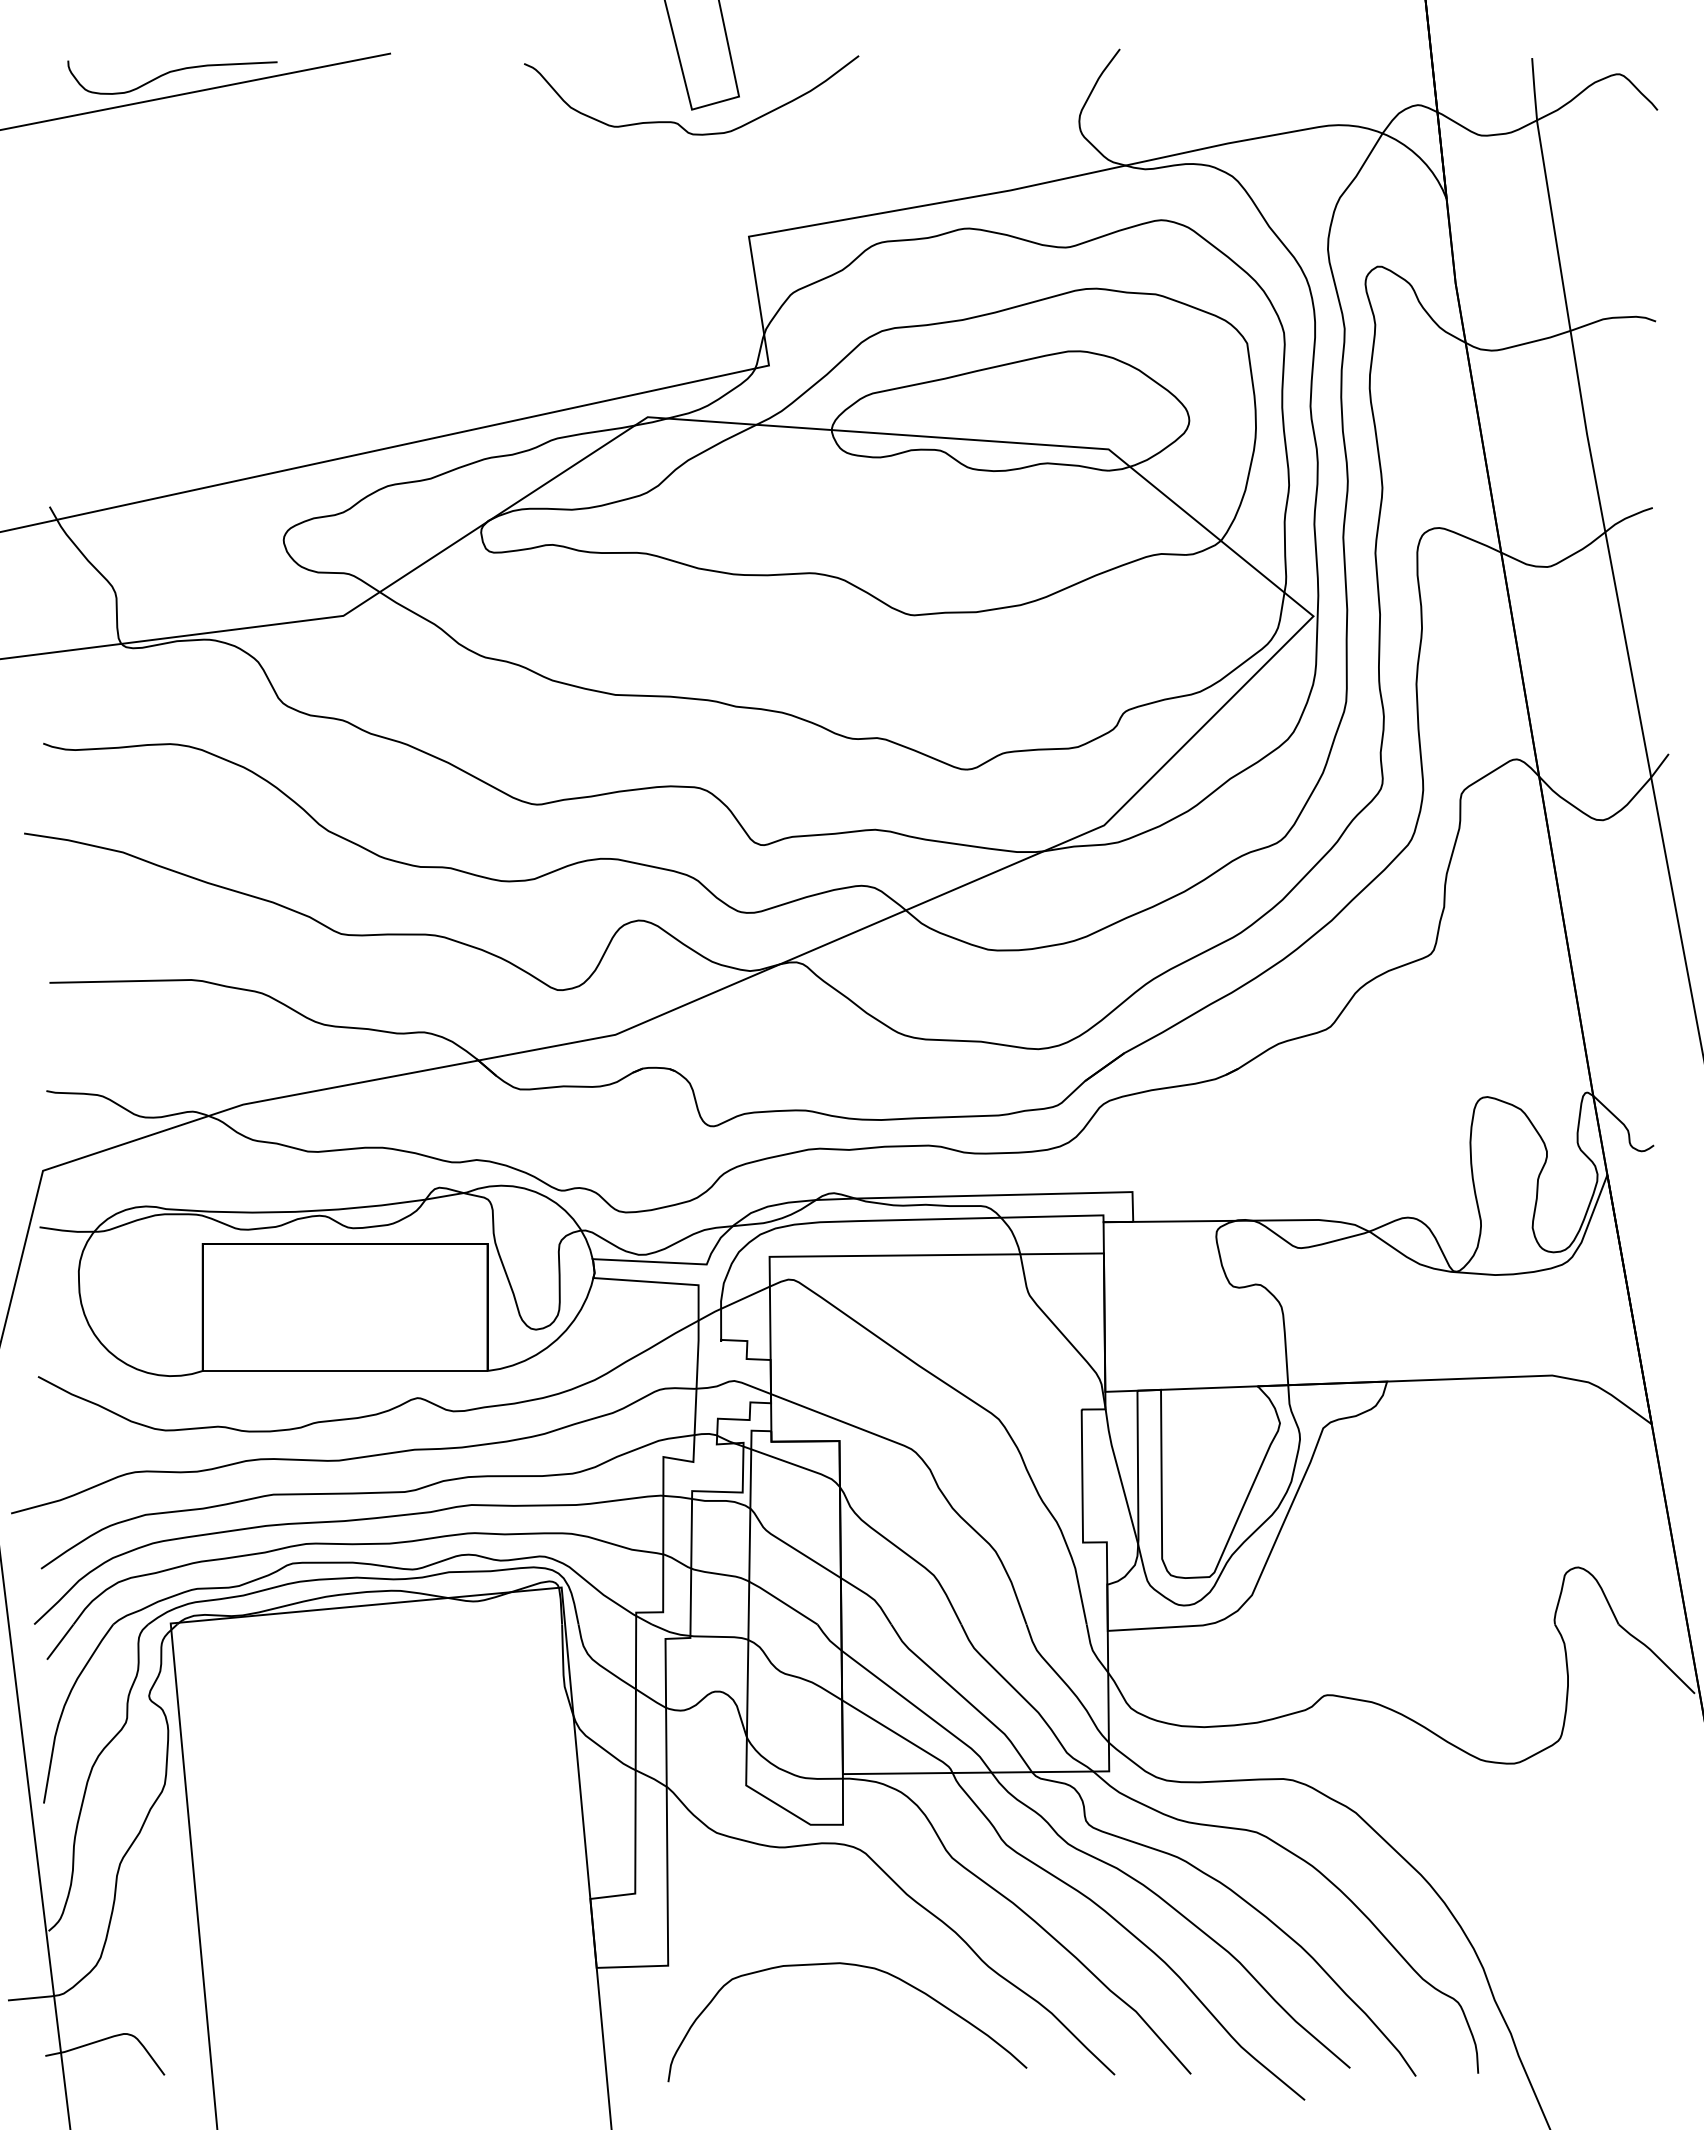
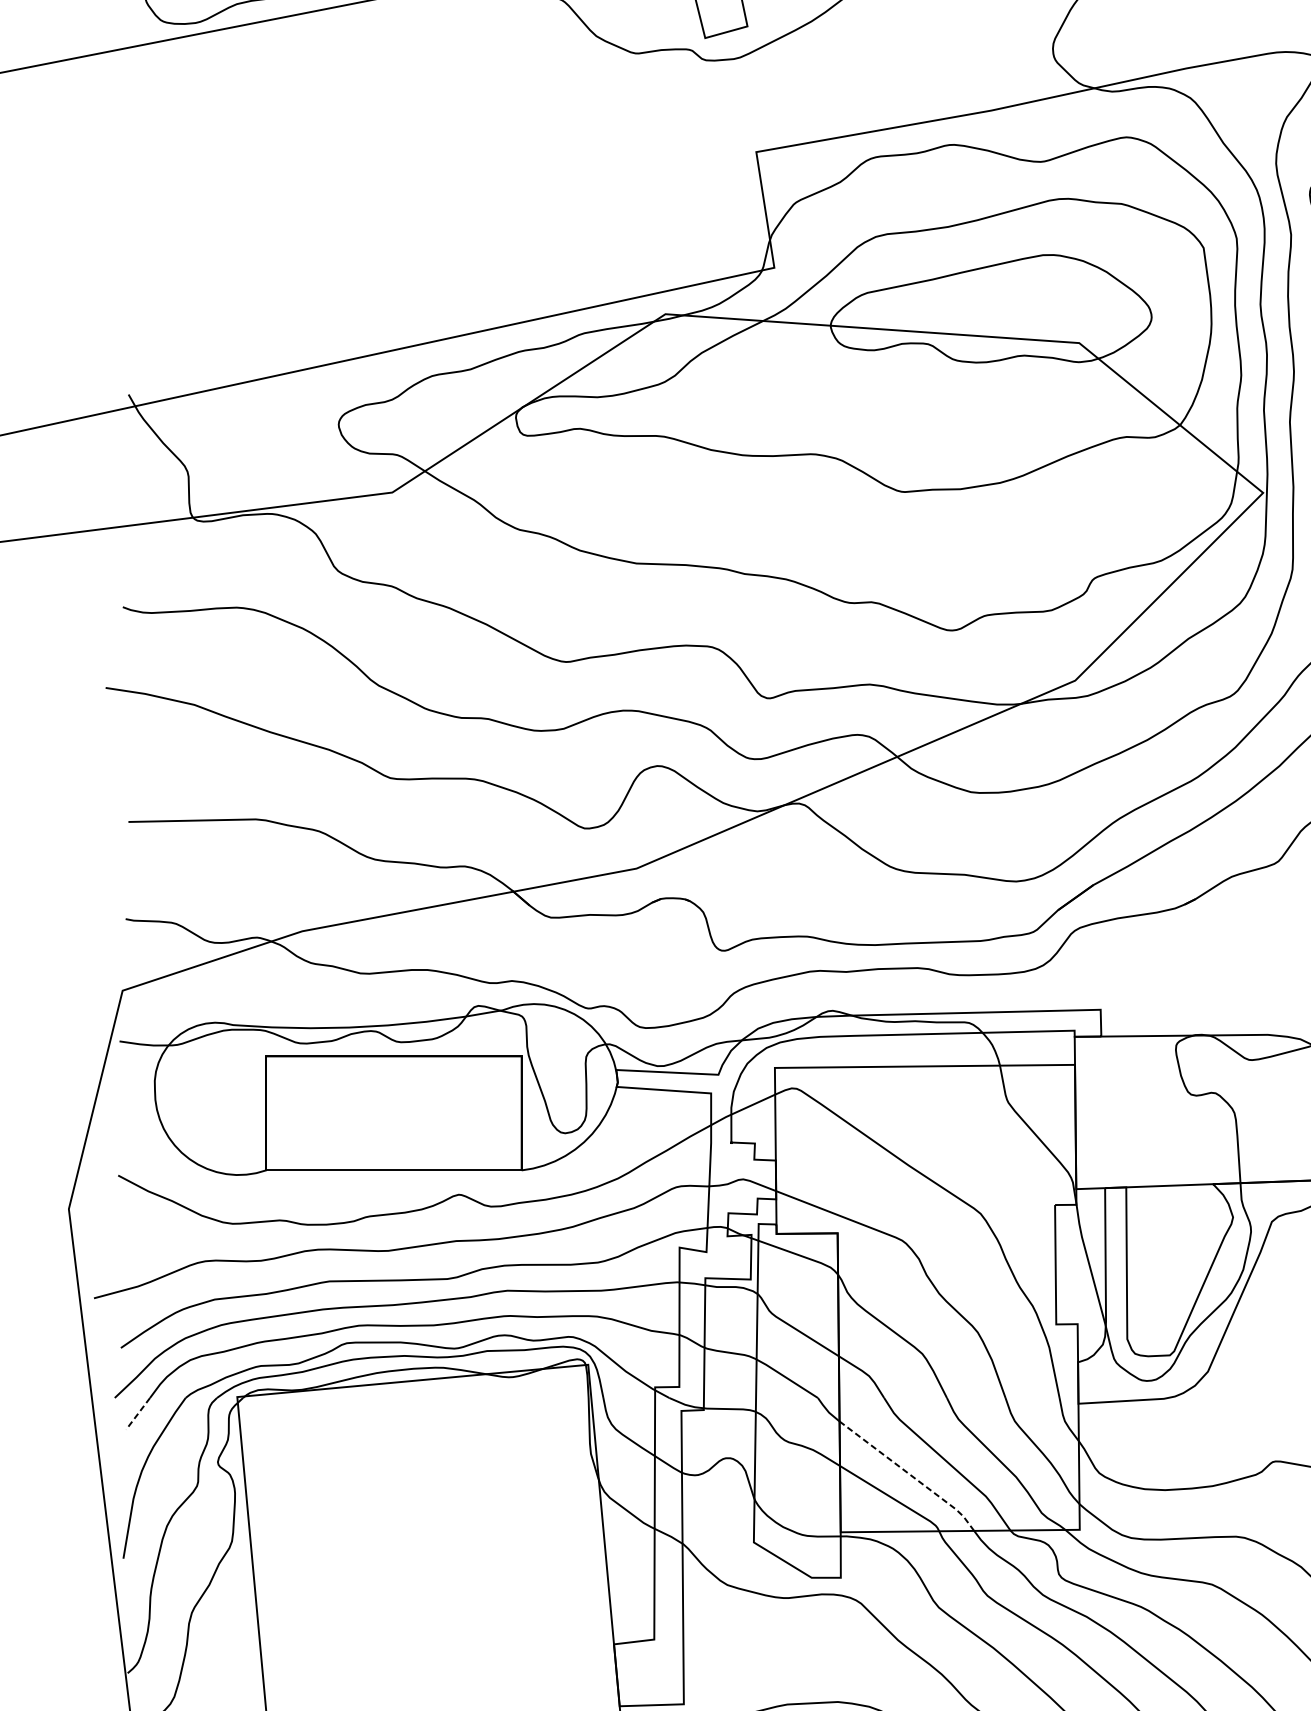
line: (60, 1642) -> (138, 1414), solid -> dashed
line: (919, 1709) -> (909, 1474), solid -> dashed

